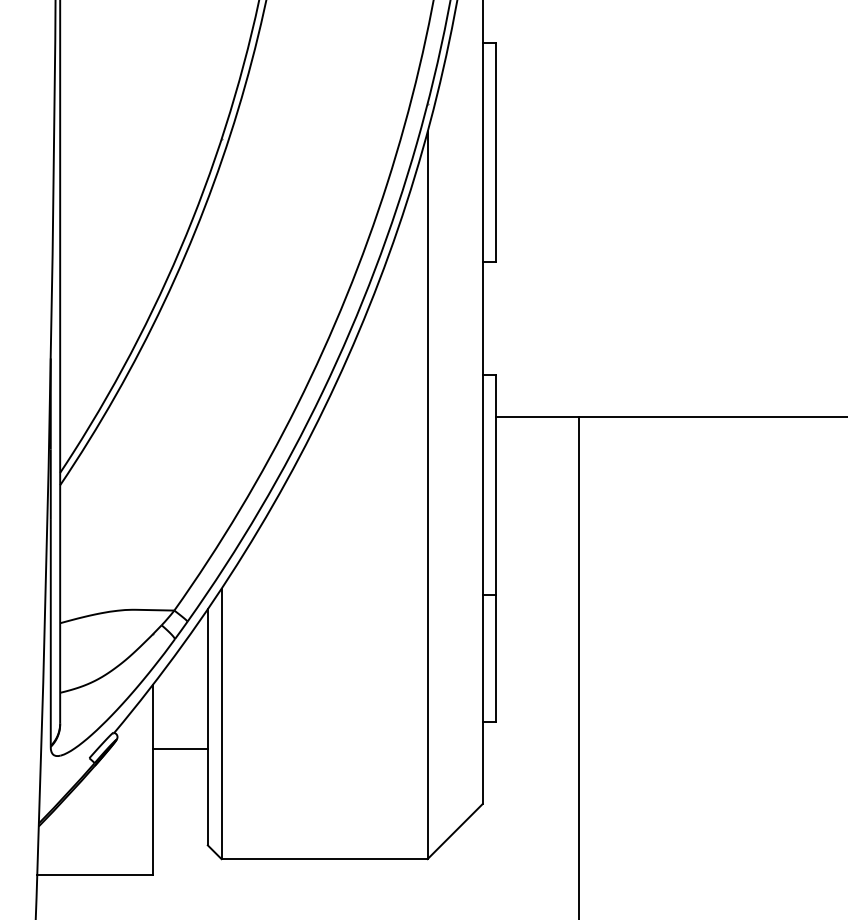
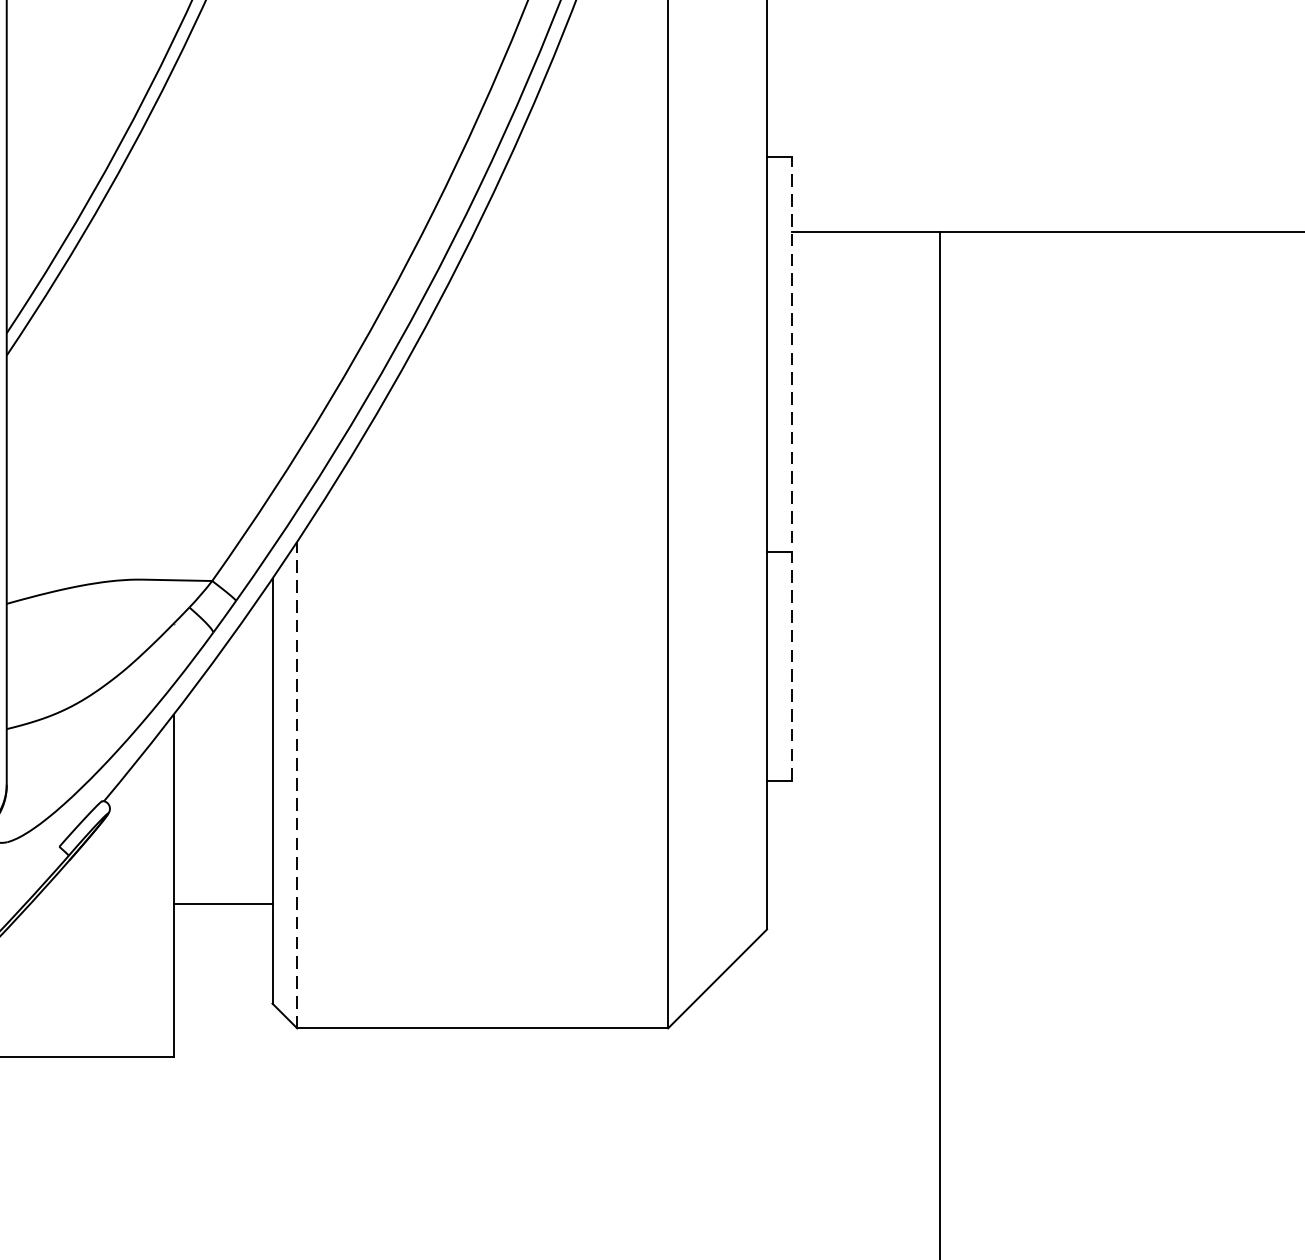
line: (496, 547) -> (792, 467), solid -> dashed
line: (221, 723) -> (297, 784), solid -> dashed
line: (179, 749) -> (221, 904), moved

